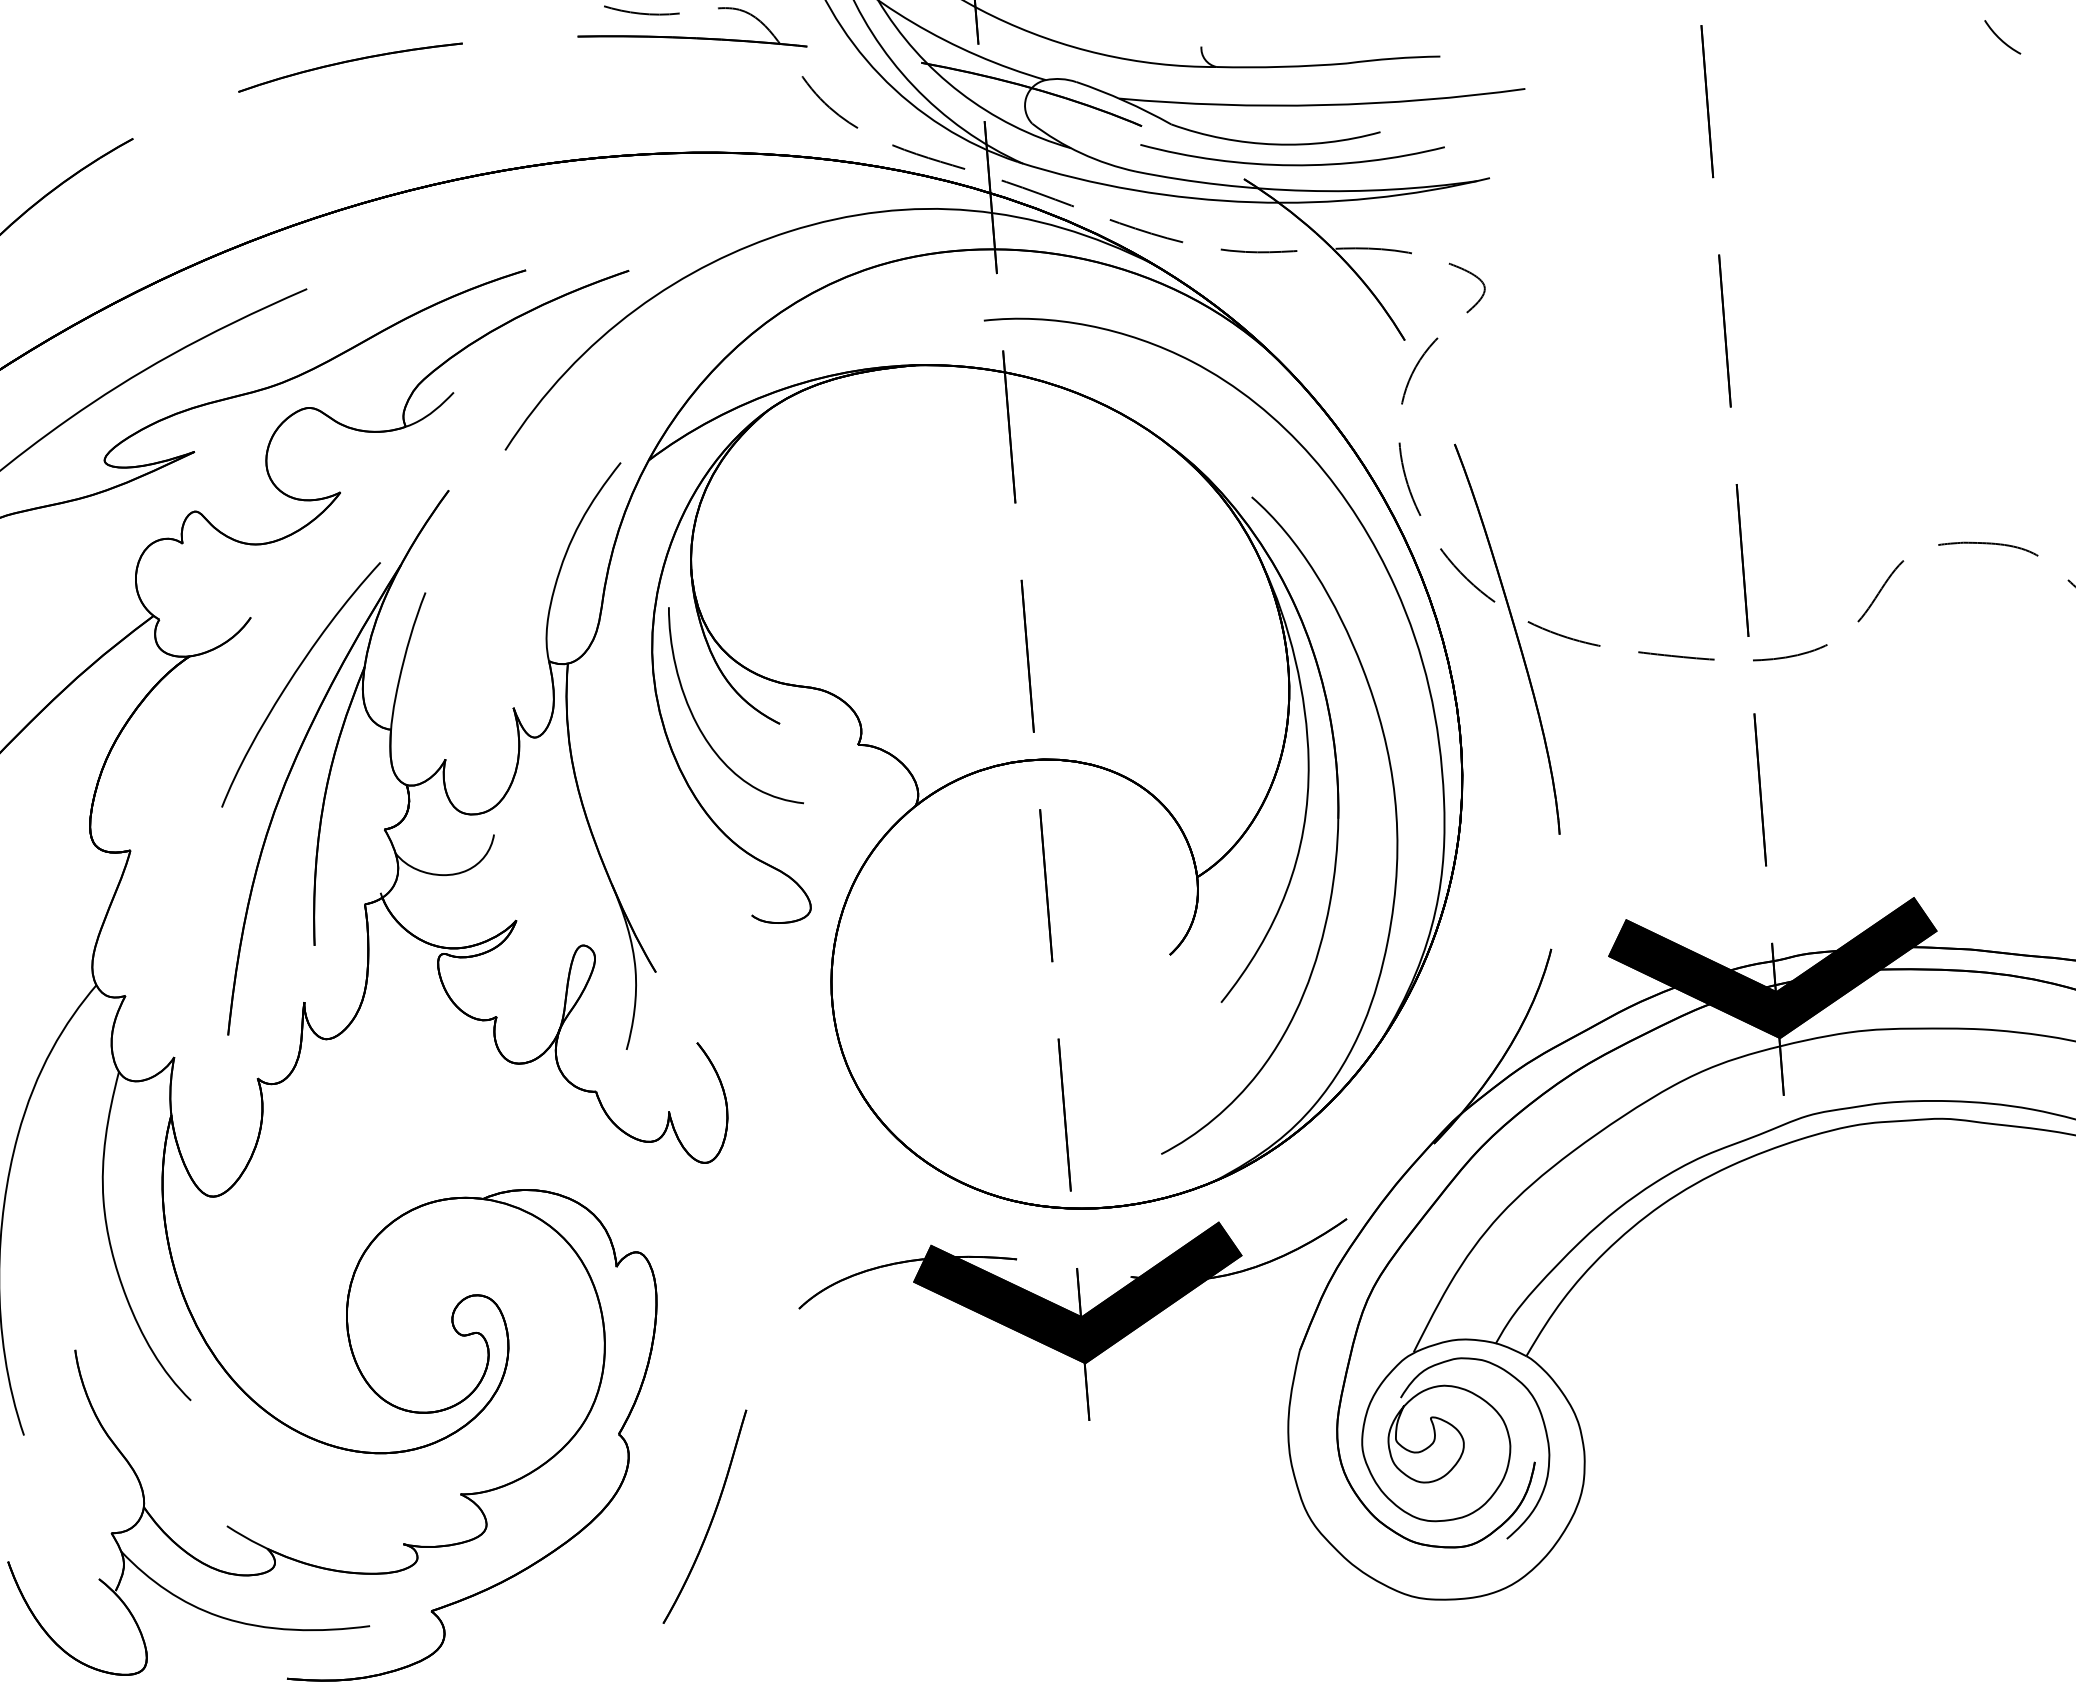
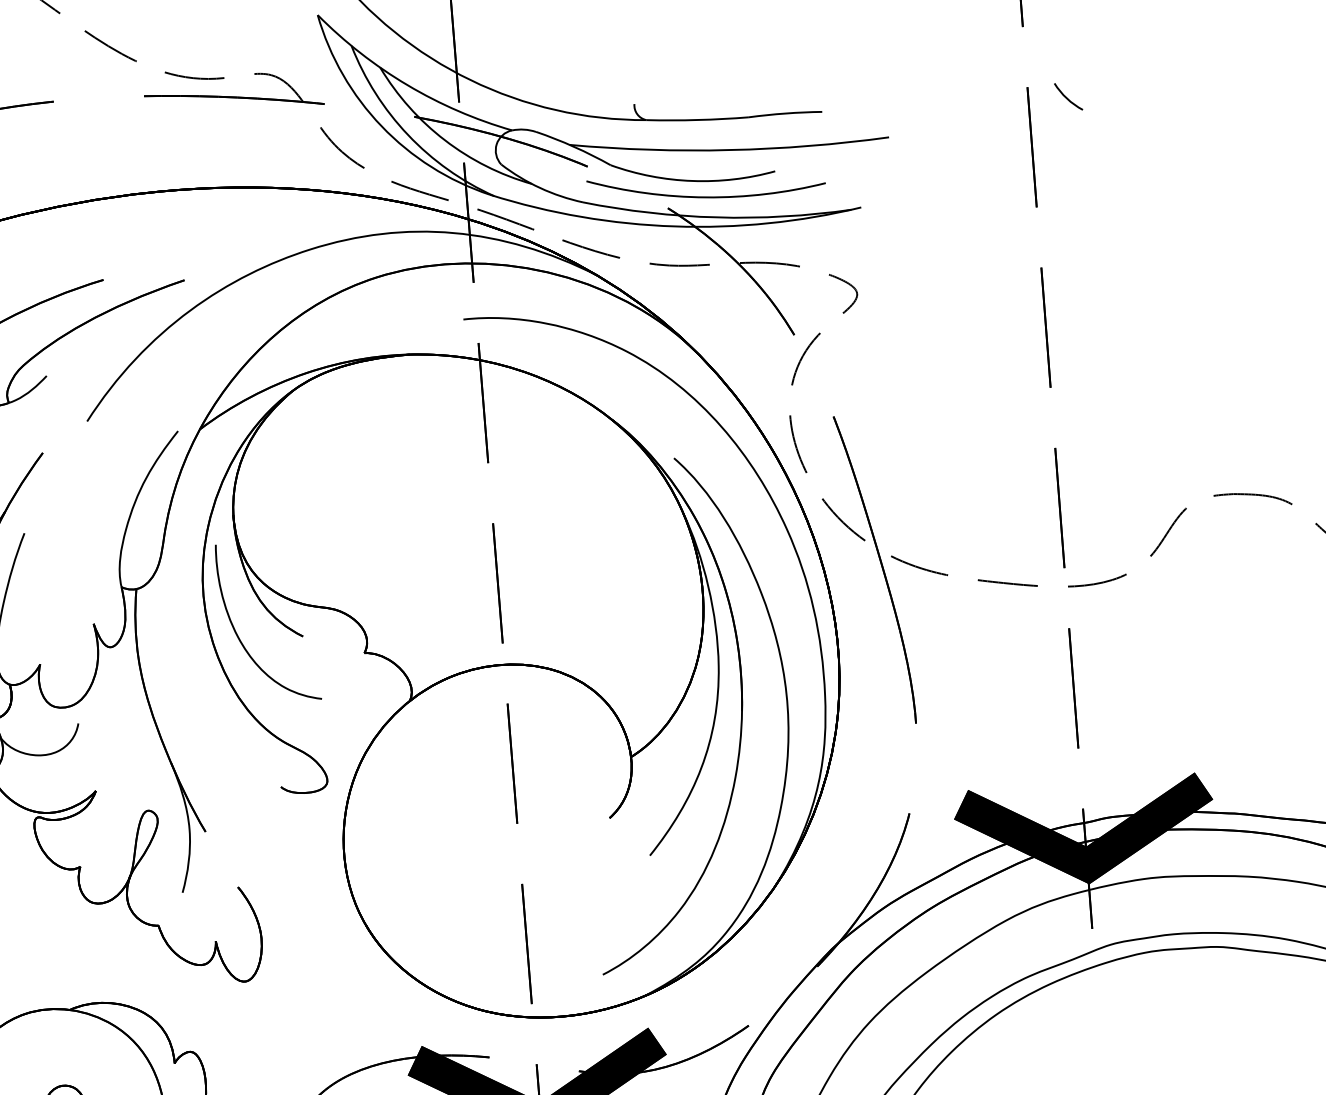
part: (2002, 37) -> (1068, 96), moved

